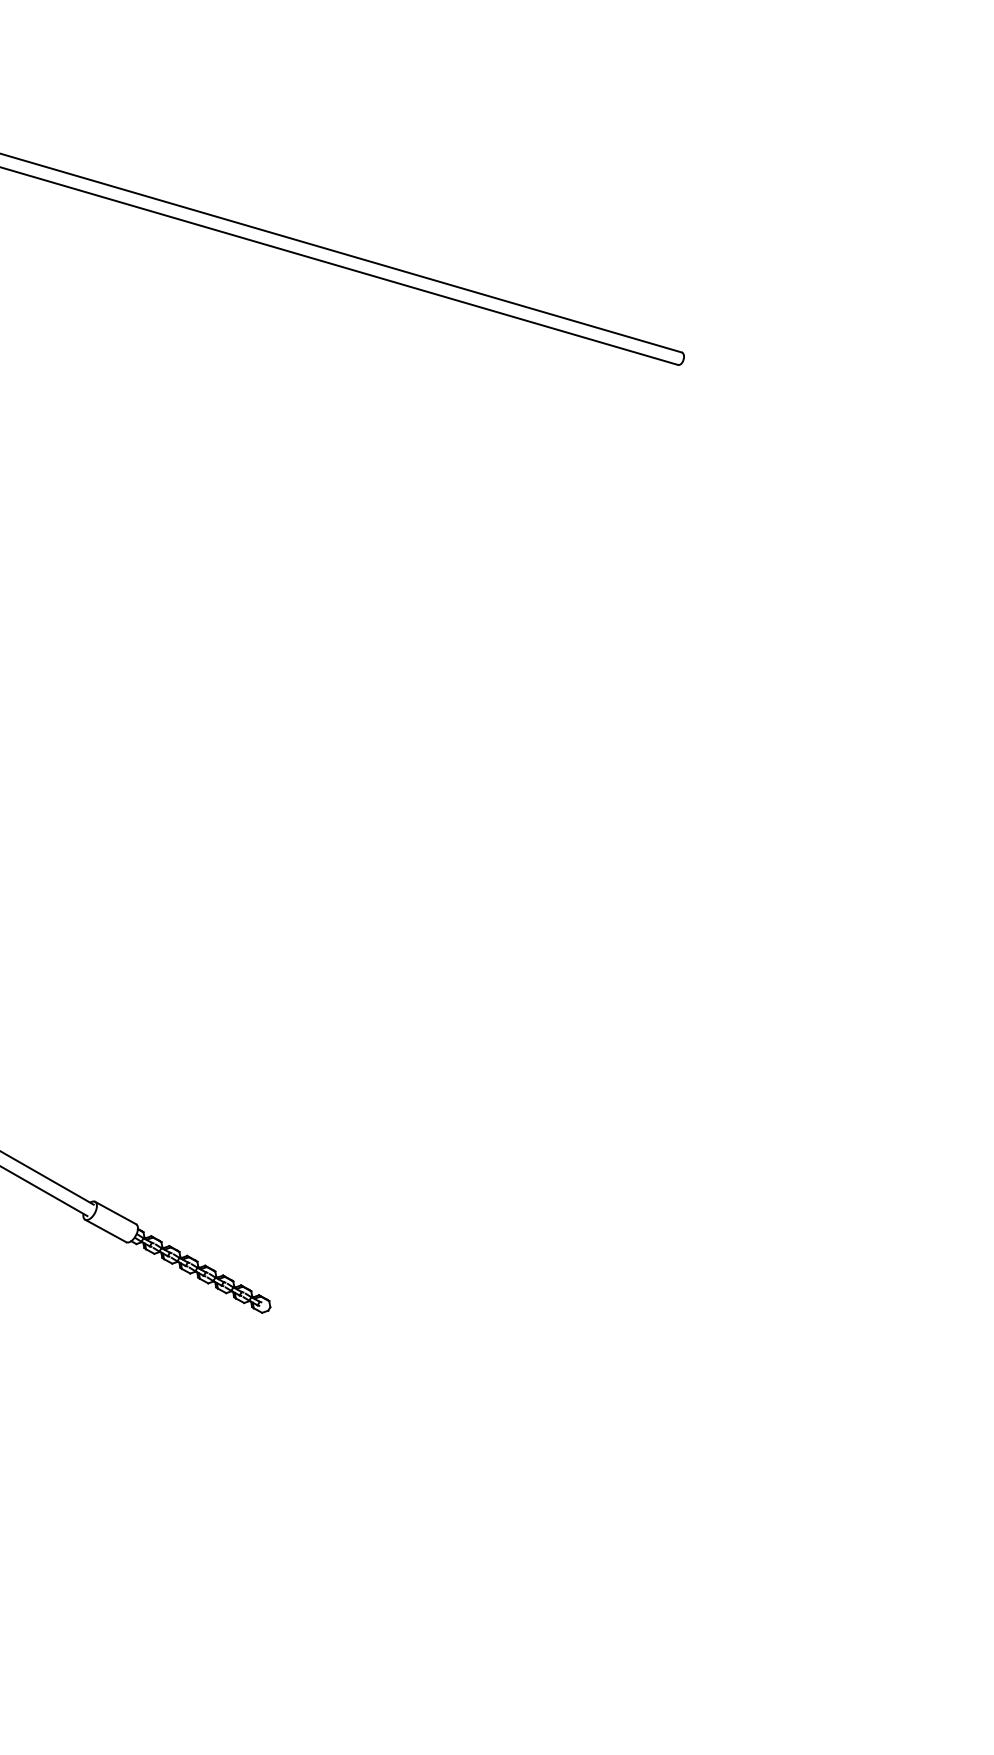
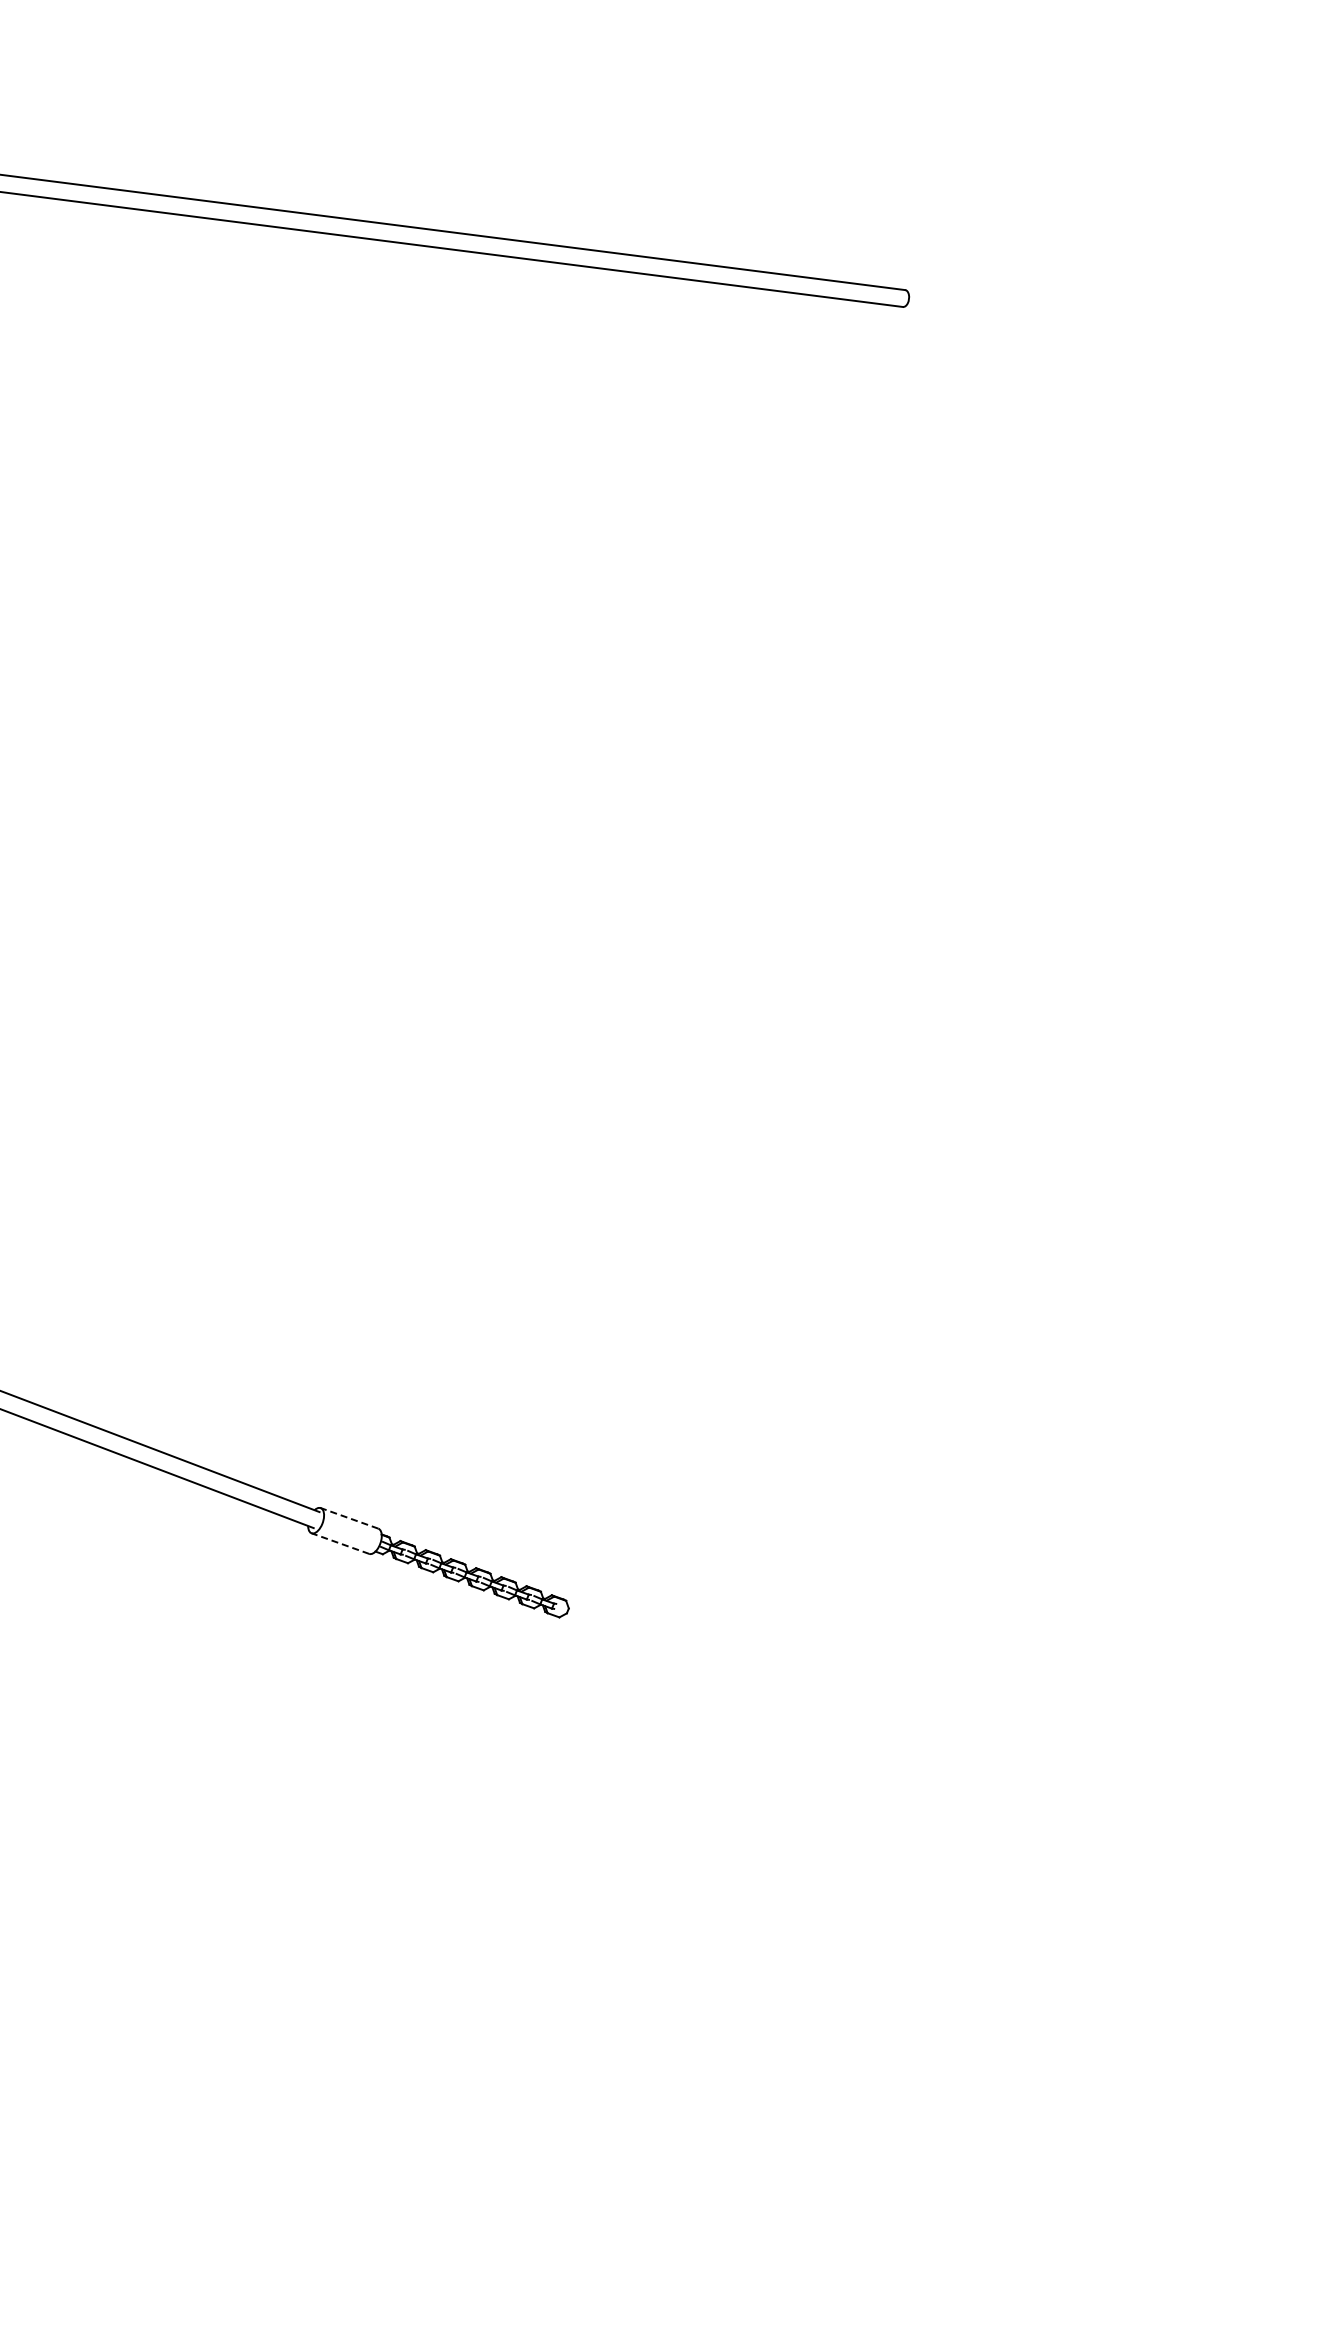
line: (115, 1213) -> (349, 1518), solid -> dashed
line: (105, 1230) -> (340, 1543), solid -> dashed

